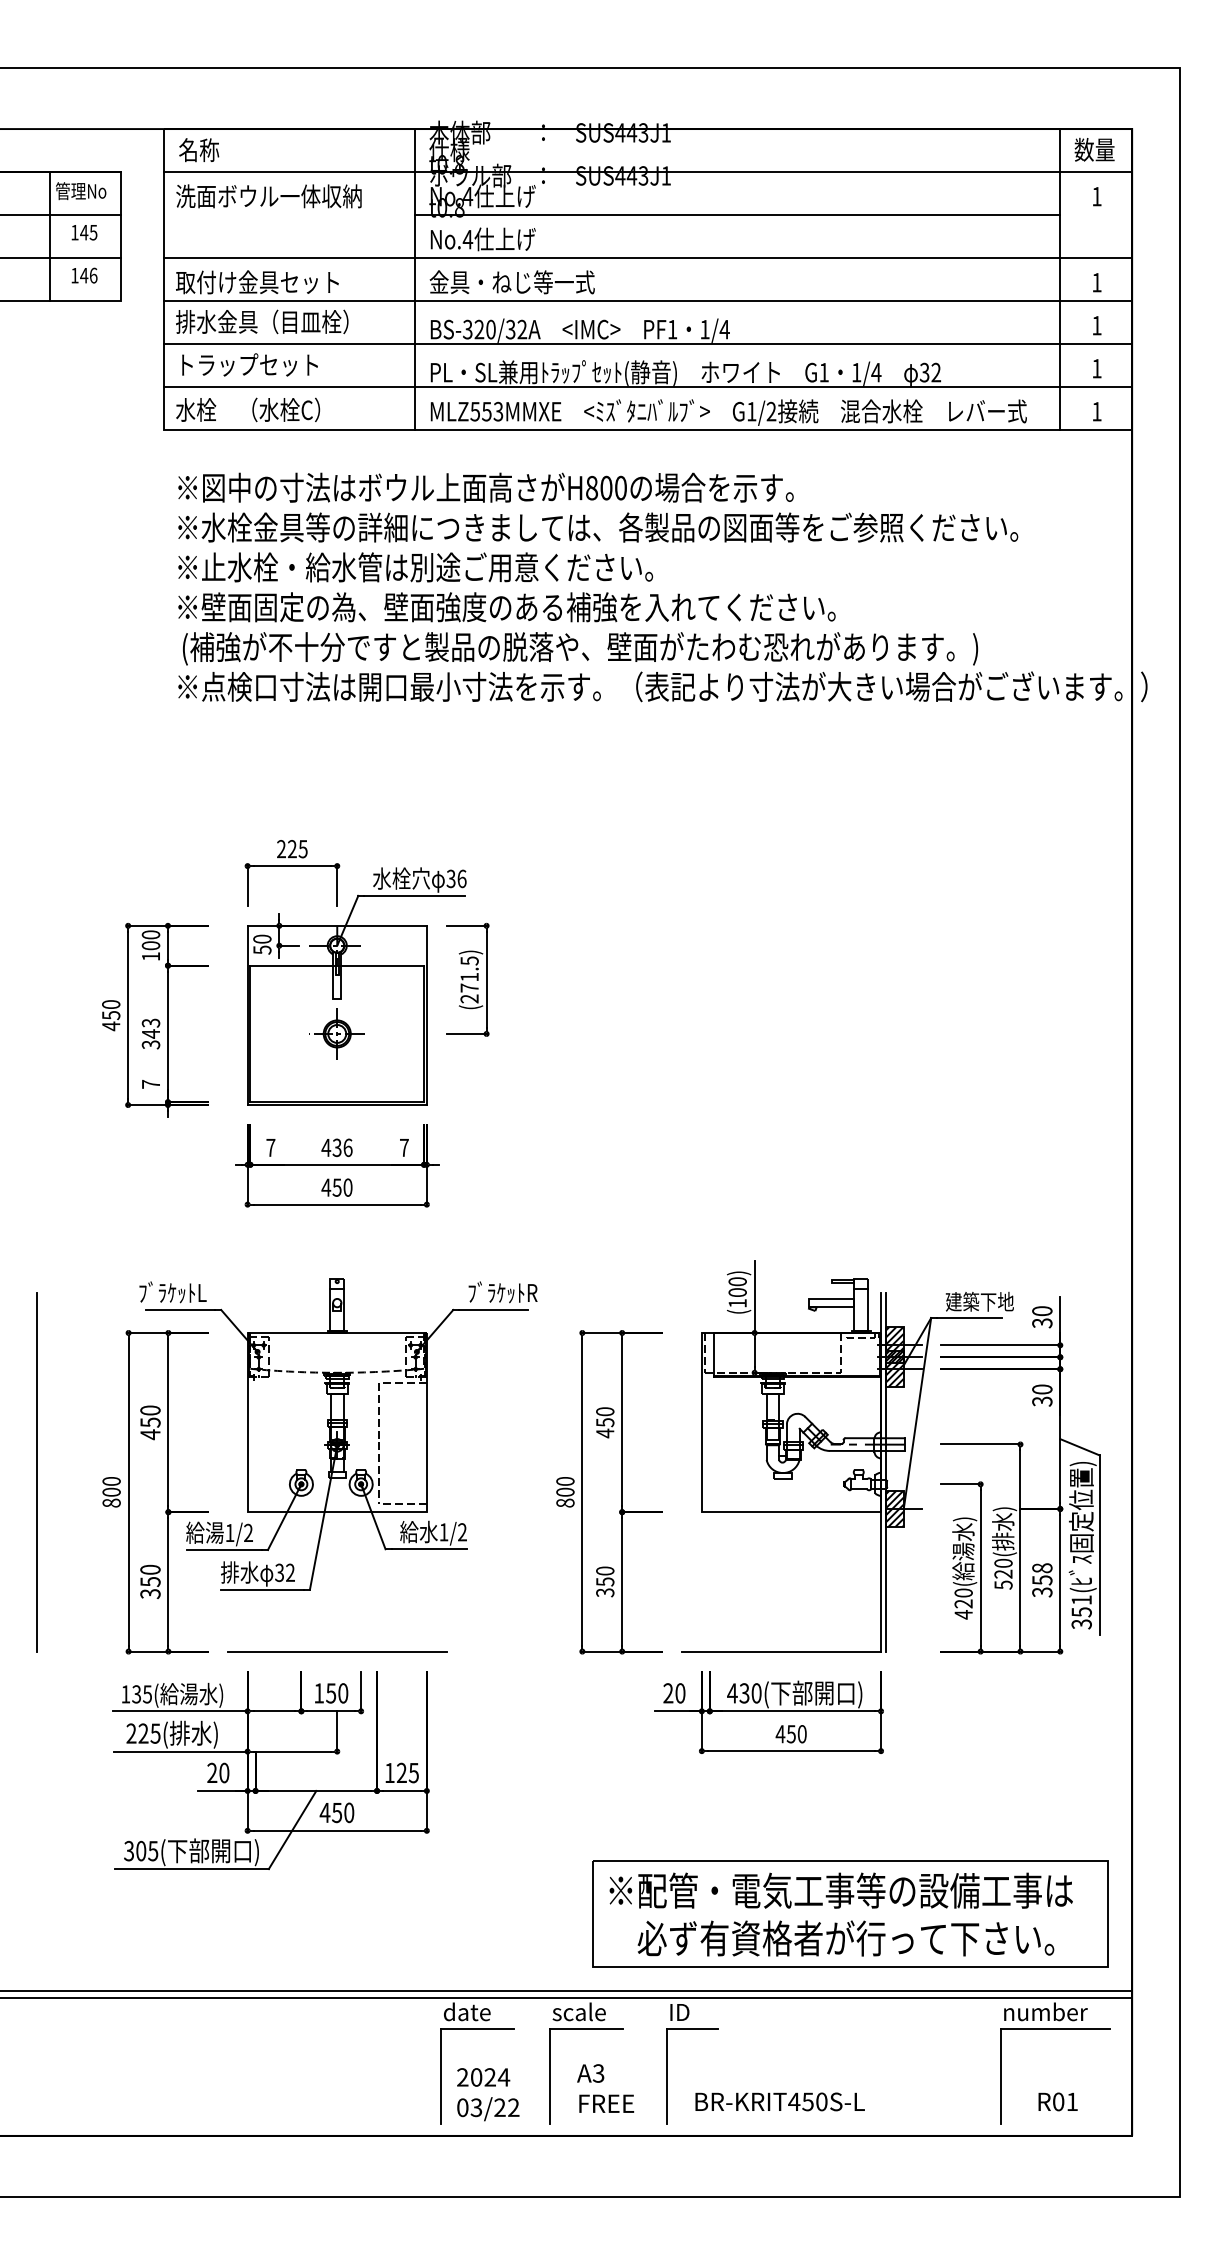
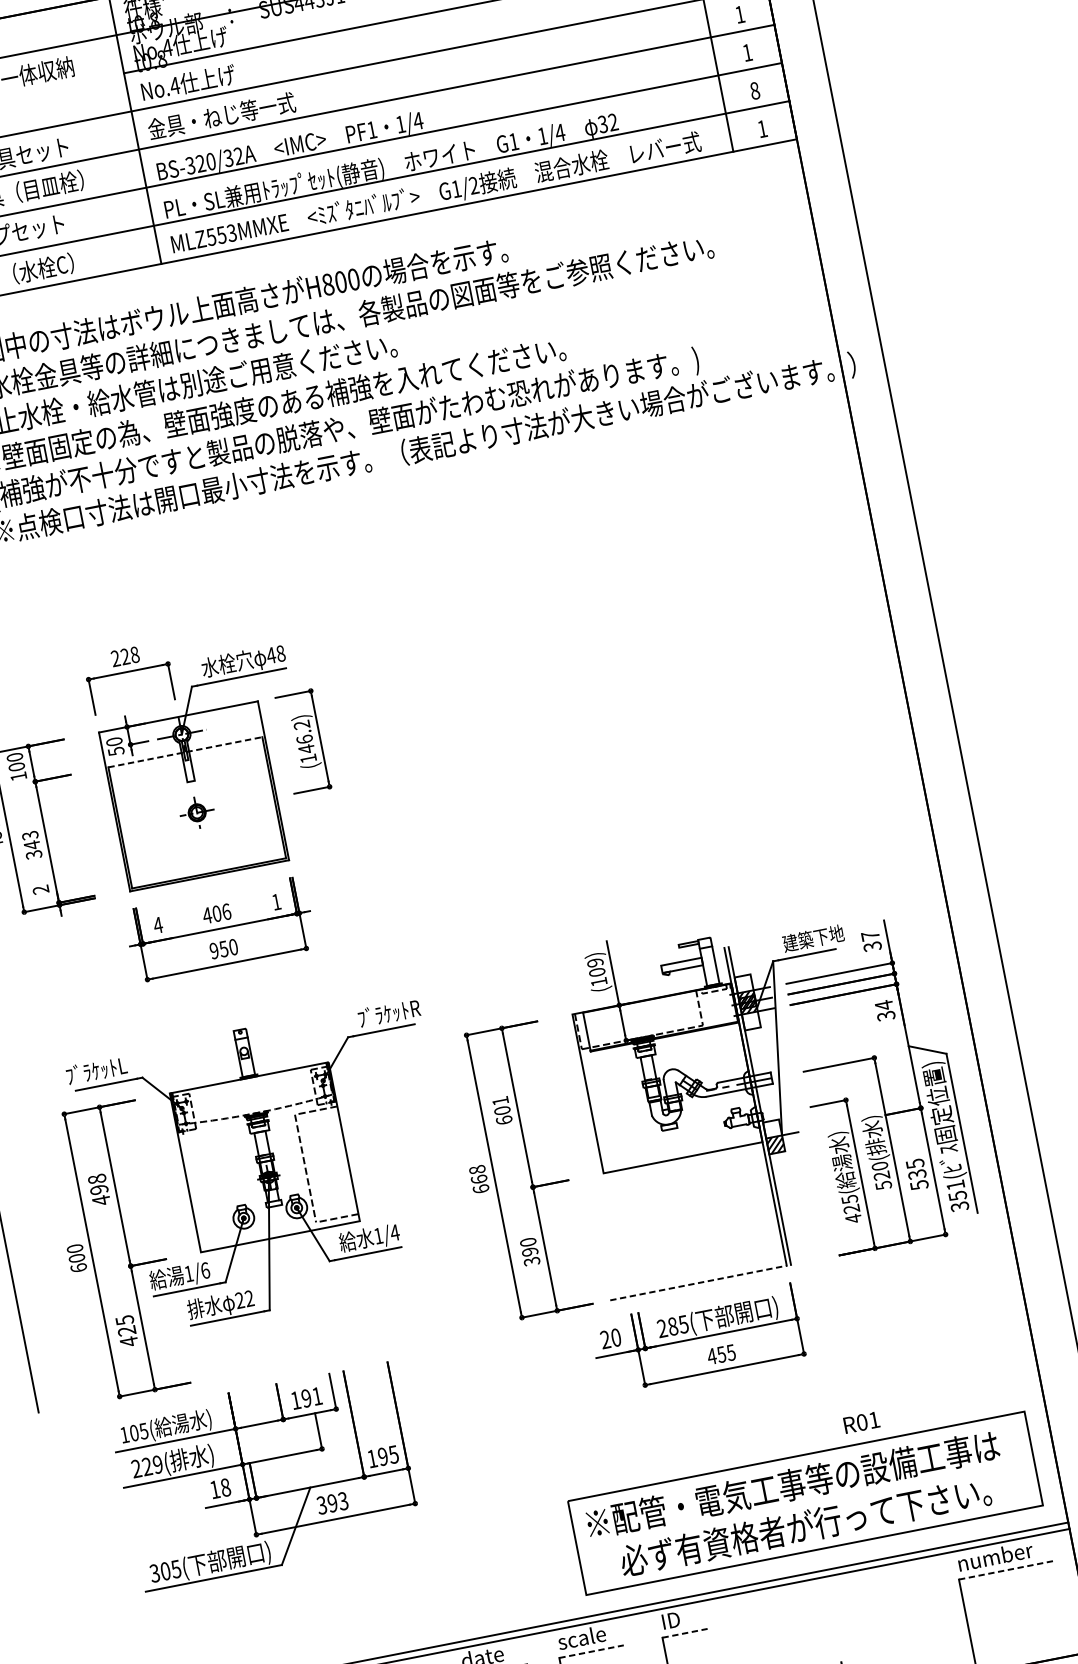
text: (1096, 368) -> (754, 90), 1 -> 8
text: (302, 849) -> (134, 655), 225 -> 228
text: (456, 878) -> (275, 654), 36 -> 48
line: (337, 965) -> (185, 752), solid -> dashed
text: (469, 979) -> (305, 741), (271.5) -> (146.2)
part: (336, 1033) -> (196, 812), size x0.7
text: (150, 1083) -> (40, 889), 7 -> 2
text: (270, 1147) -> (157, 925), 7 -> 4
text: (336, 1147) -> (216, 913), 436 -> 406
text: (404, 1147) -> (276, 901), 7 -> 1
text: (326, 1187) -> (214, 950), 450 -> 950
text: (737, 1281) -> (595, 962), (100) -> (109)
text: (1042, 1311) -> (870, 936), 30 -> 37
hatch: (894, 1336) -> (743, 984), removed
hatch: (894, 1378) -> (751, 1021), removed
text: (1042, 1389) -> (884, 1005), 30 -> 34
text: (150, 1416) -> (98, 1184), 450 -> 498
text: (605, 1422) -> (502, 1110), 450 -> 601
text: (565, 1492) -> (479, 1179), 800 -> 668
hatch: (894, 1500) -> (772, 1129), removed
text: (111, 1502) -> (78, 1267), 800 -> 600
text: (248, 1532) -> (205, 1270), 1/2 -> 1/6
text: (462, 1532) -> (395, 1232), 1/2 -> 1/4
text: (279, 1573) -> (239, 1301), 32 -> 22
text: (1042, 1579) -> (917, 1173), 358 -> 535
text: (150, 1581) -> (126, 1330), 350 -> 425
text: (605, 1581) -> (530, 1251), 350 -> 390
text: (963, 1592) -> (849, 1199), 420( -> 425(
line: (336, 1651) -> (304, 1360), removed
line: (781, 1651) -> (698, 1282), solid -> dashed
text: (337, 1693) -> (312, 1397), 150 -> 191
text: (744, 1693) -> (673, 1326), 430( -> 285(
text: (136, 1694) -> (134, 1433), 135( -> 105(
text: (155, 1733) -> (157, 1464), 225( -> 229(
text: (801, 1734) -> (730, 1353), 450 -> 455
text: (218, 1772) -> (220, 1488), 20 -> 18
text: (401, 1773) -> (382, 1457), 125 -> 195
text: (336, 1812) -> (332, 1503), 450 -> 393
line: (587, 2029) -> (592, 1651), solid -> dashed
line: (692, 2029) -> (685, 1633), solid -> dashed
line: (1055, 2029) -> (1007, 1570), solid -> dashed
text: (1057, 2101) -> (861, 1422), moved

